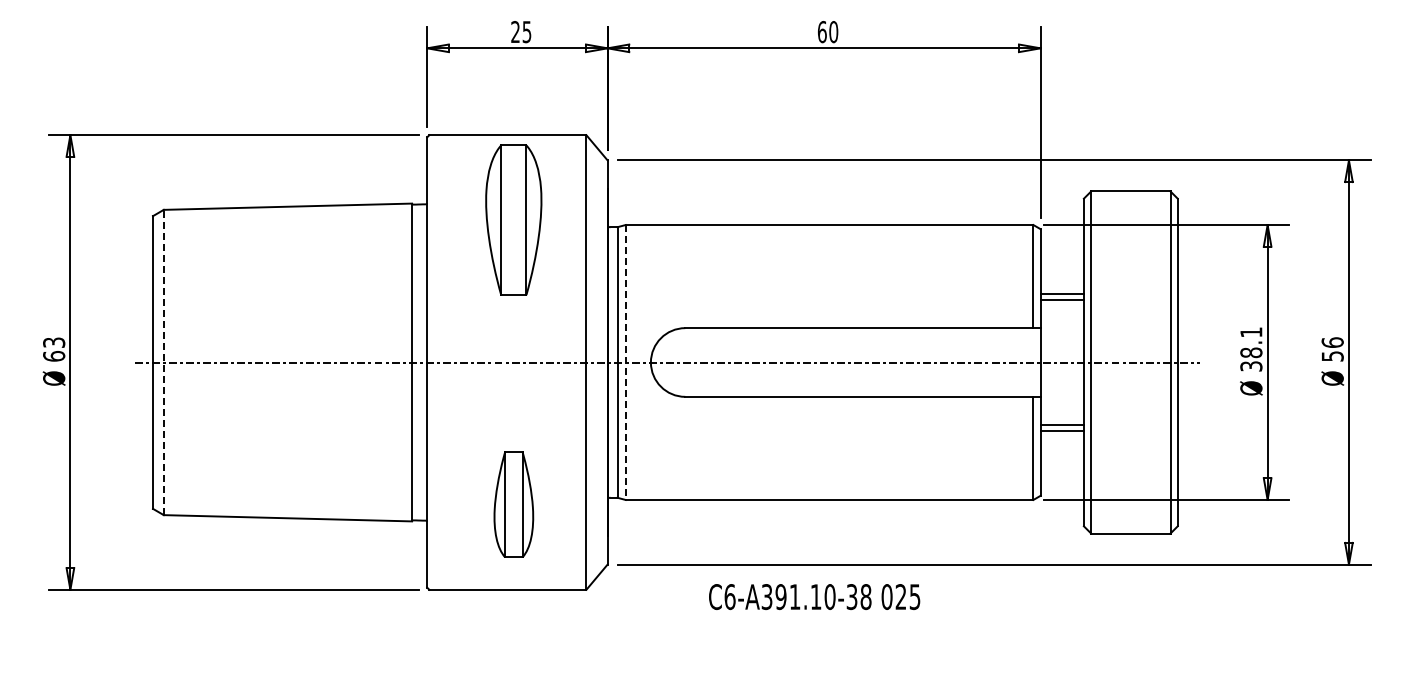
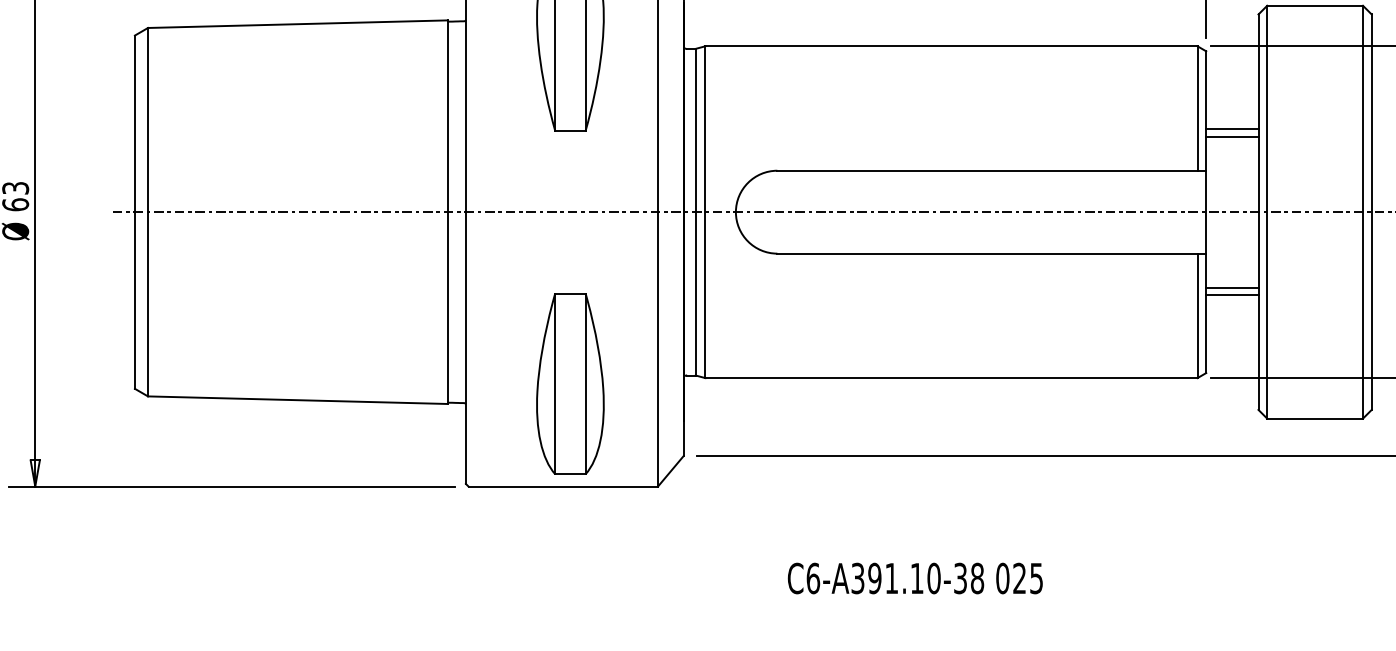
line: (163, 362) -> (147, 212), dashed -> solid
line: (625, 363) -> (705, 213), dashed -> solid
part: (513, 504) -> (570, 383), size x1.43
text: (814, 596) -> (915, 577), moved

